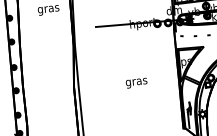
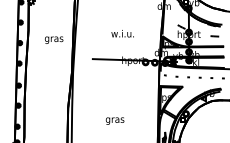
text: (135, 82) -> (114, 120), moved

